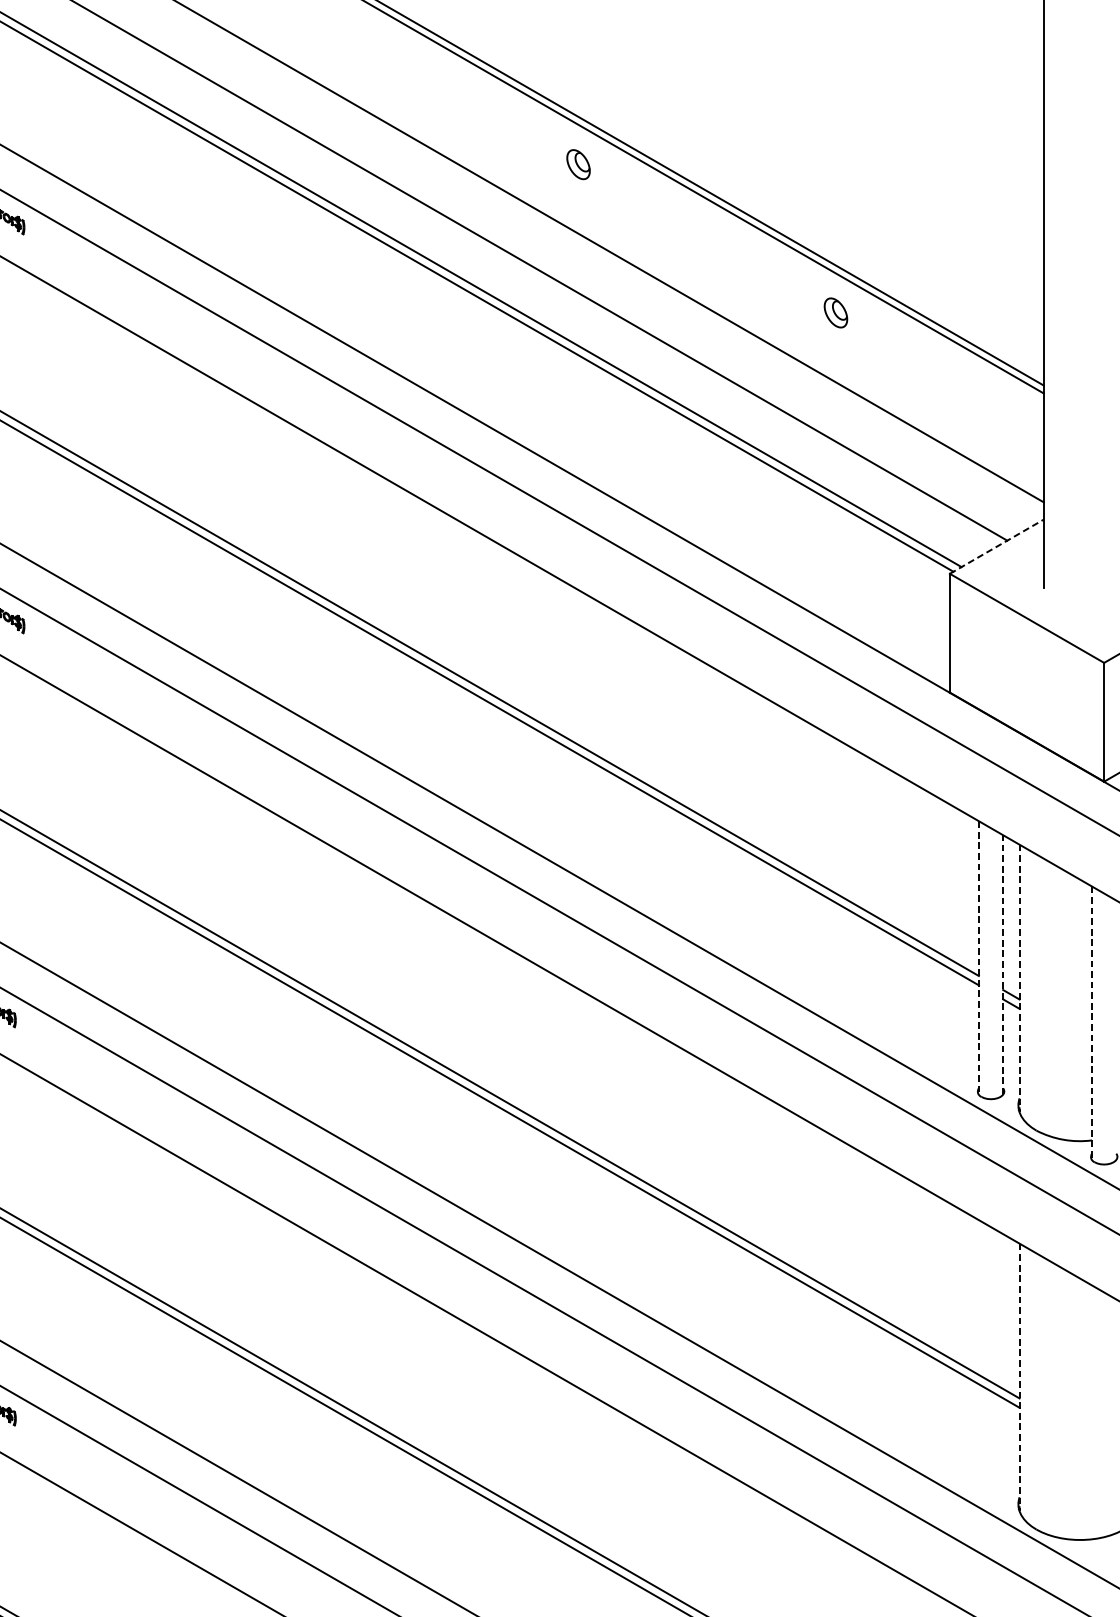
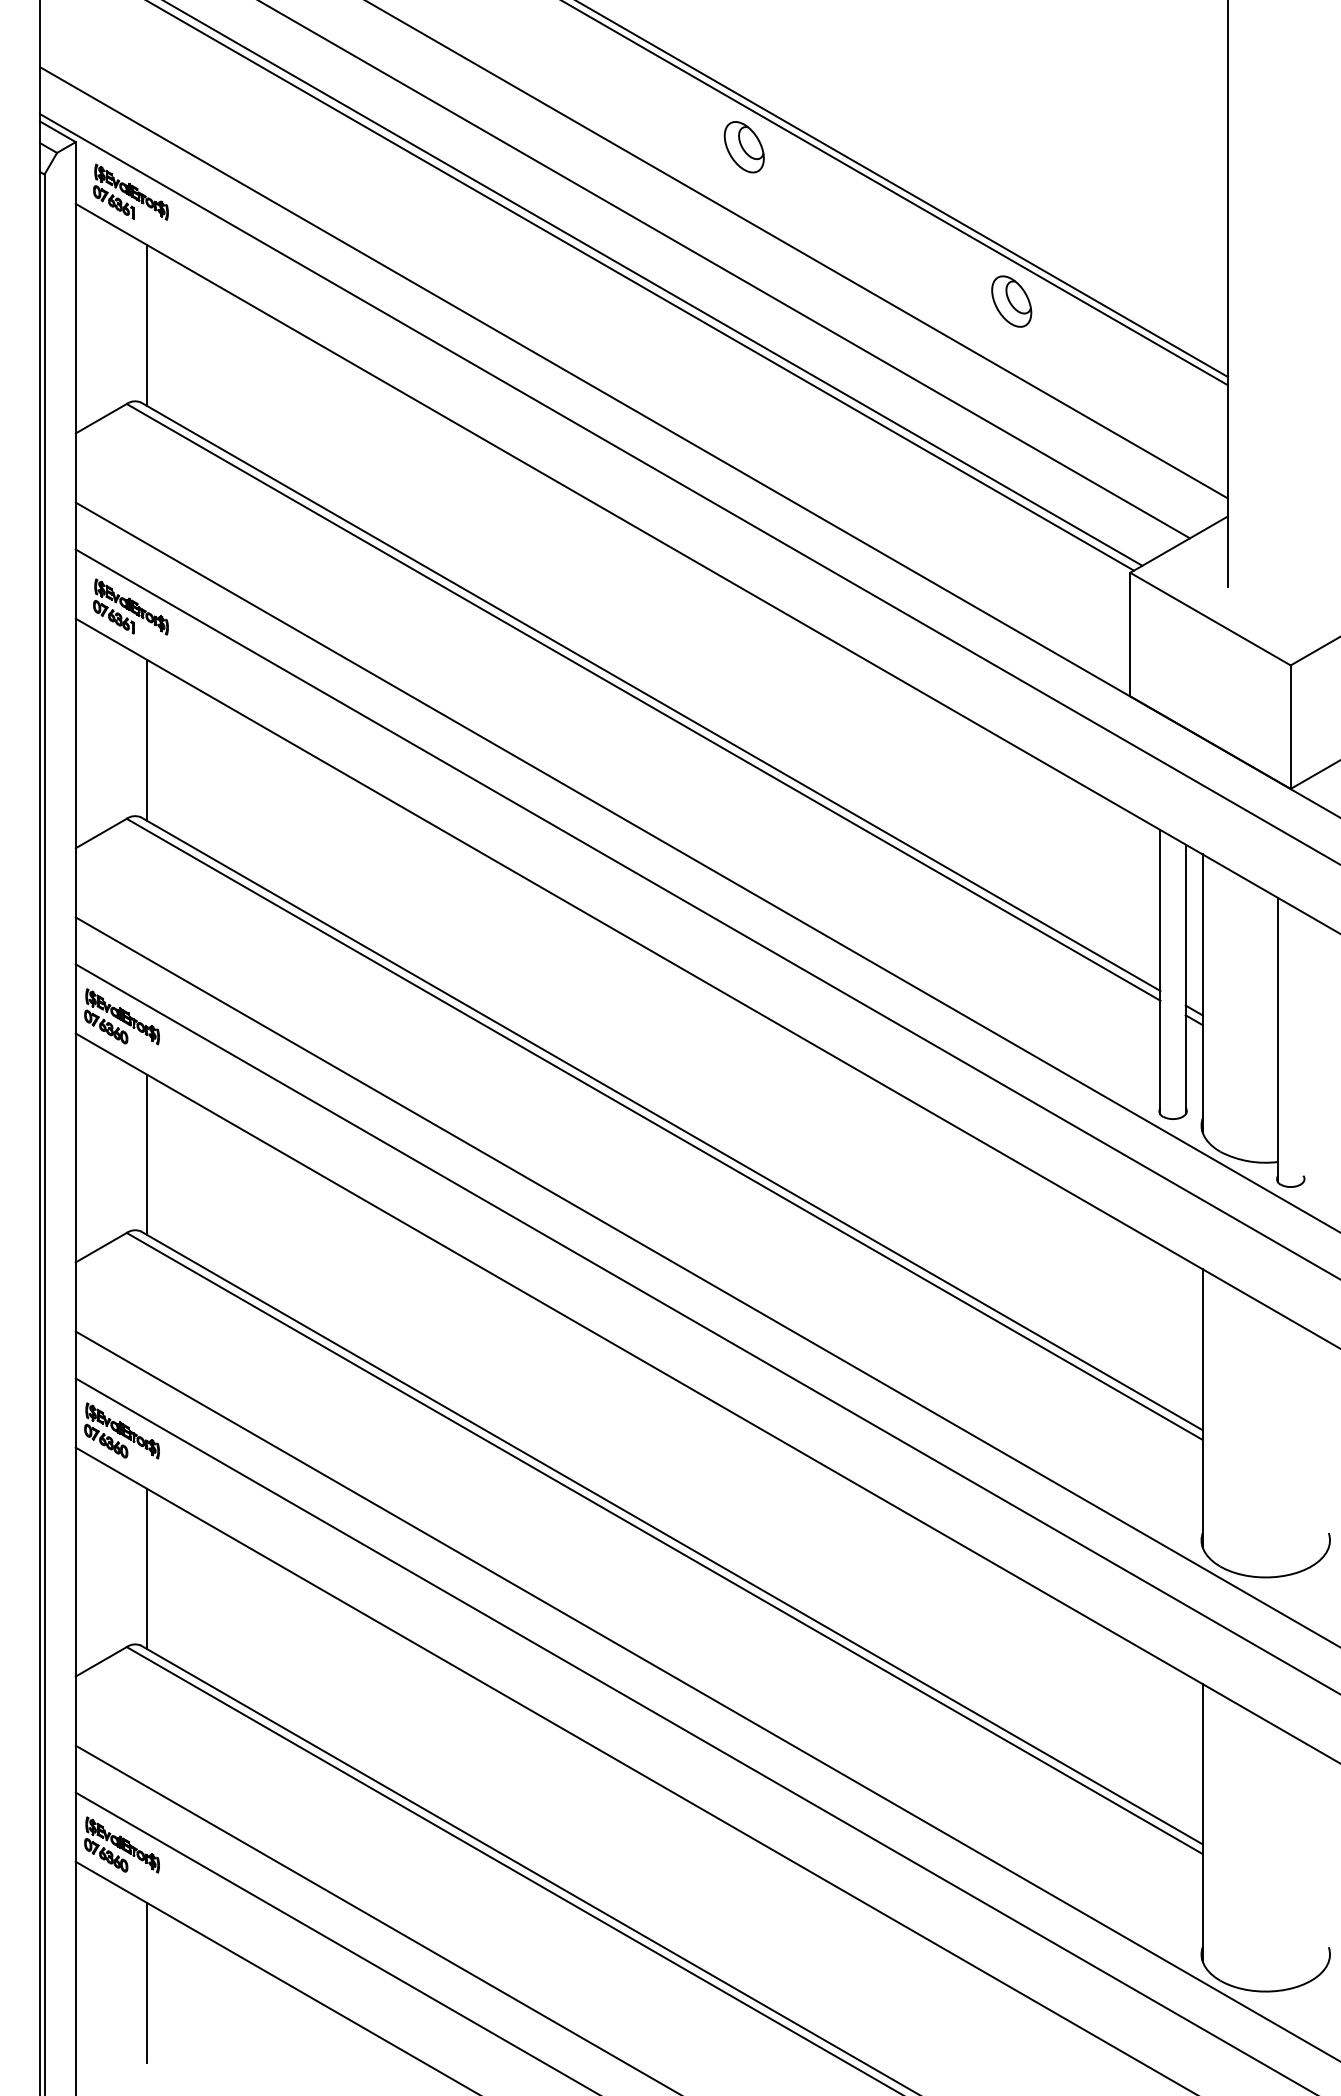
part: (577, 164) -> (743, 147), size x1.67
part: (835, 312) -> (1011, 301), size x1.67
line: (4, 335) -> (147, 325), added
line: (997, 546) -> (1179, 544), dashed -> solid
line: (4, 734) -> (147, 739), added
line: (978, 958) -> (1160, 972), dashed -> solid
line: (1002, 964) -> (1185, 979), dashed -> solid
line: (1019, 979) -> (1202, 994), dashed -> solid
line: (1092, 1023) -> (1278, 1040), dashed -> solid
line: (4, 1133) -> (147, 1154), added
line: (1019, 1377) -> (1202, 1408), dashed -> solid
line: (4, 1531) -> (147, 1568), added

